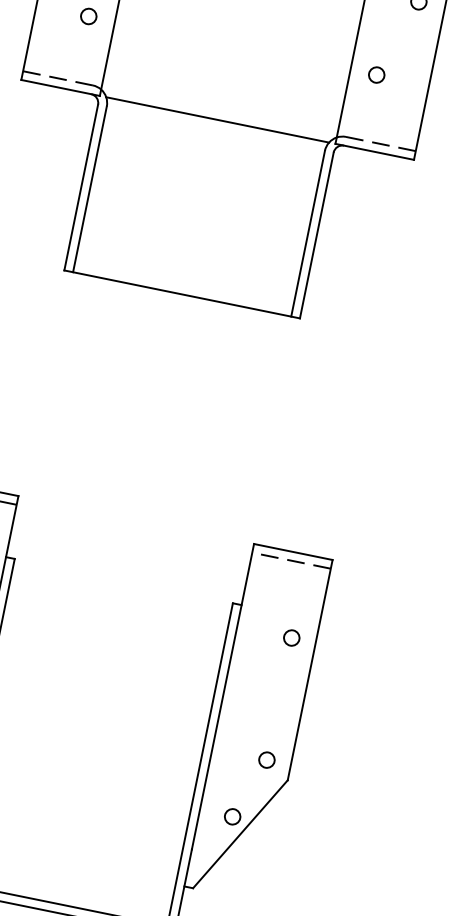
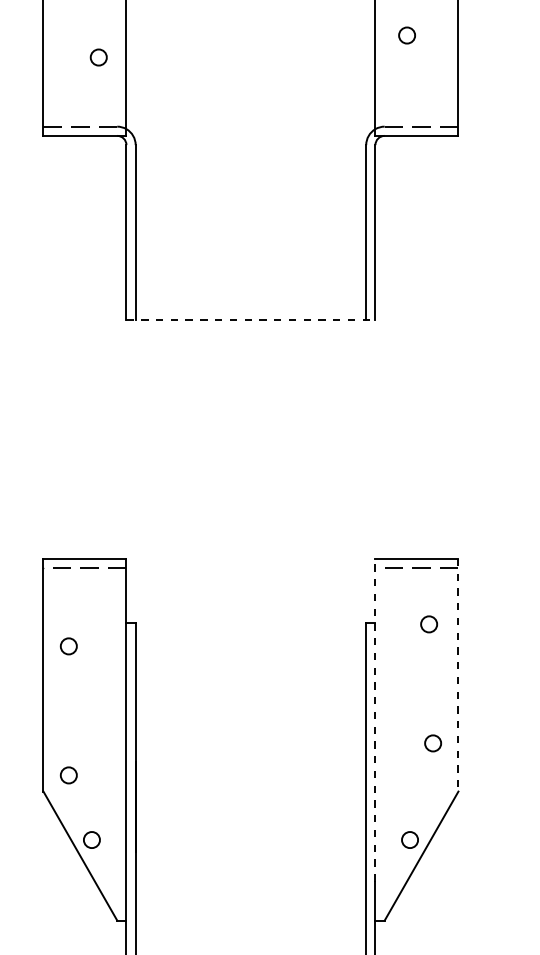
circle: (376, 74) -> (406, 35), moved
line: (217, 119) -> (250, 135), removed
line: (182, 294) -> (251, 320), solid -> dashed
circle: (291, 638) -> (428, 624), moved
line: (310, 670) -> (458, 675), solid -> dashed
line: (223, 696) -> (375, 719), solid -> dashed
circle: (266, 760) -> (432, 743), moved

